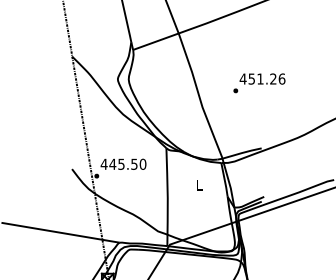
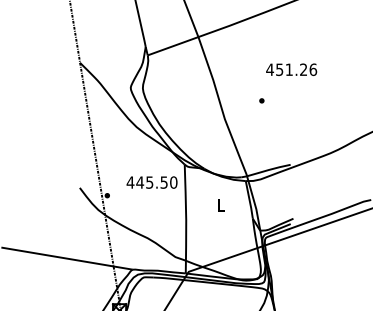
text: (262, 78) -> (291, 69), moved
text: (123, 164) -> (151, 182), moved

